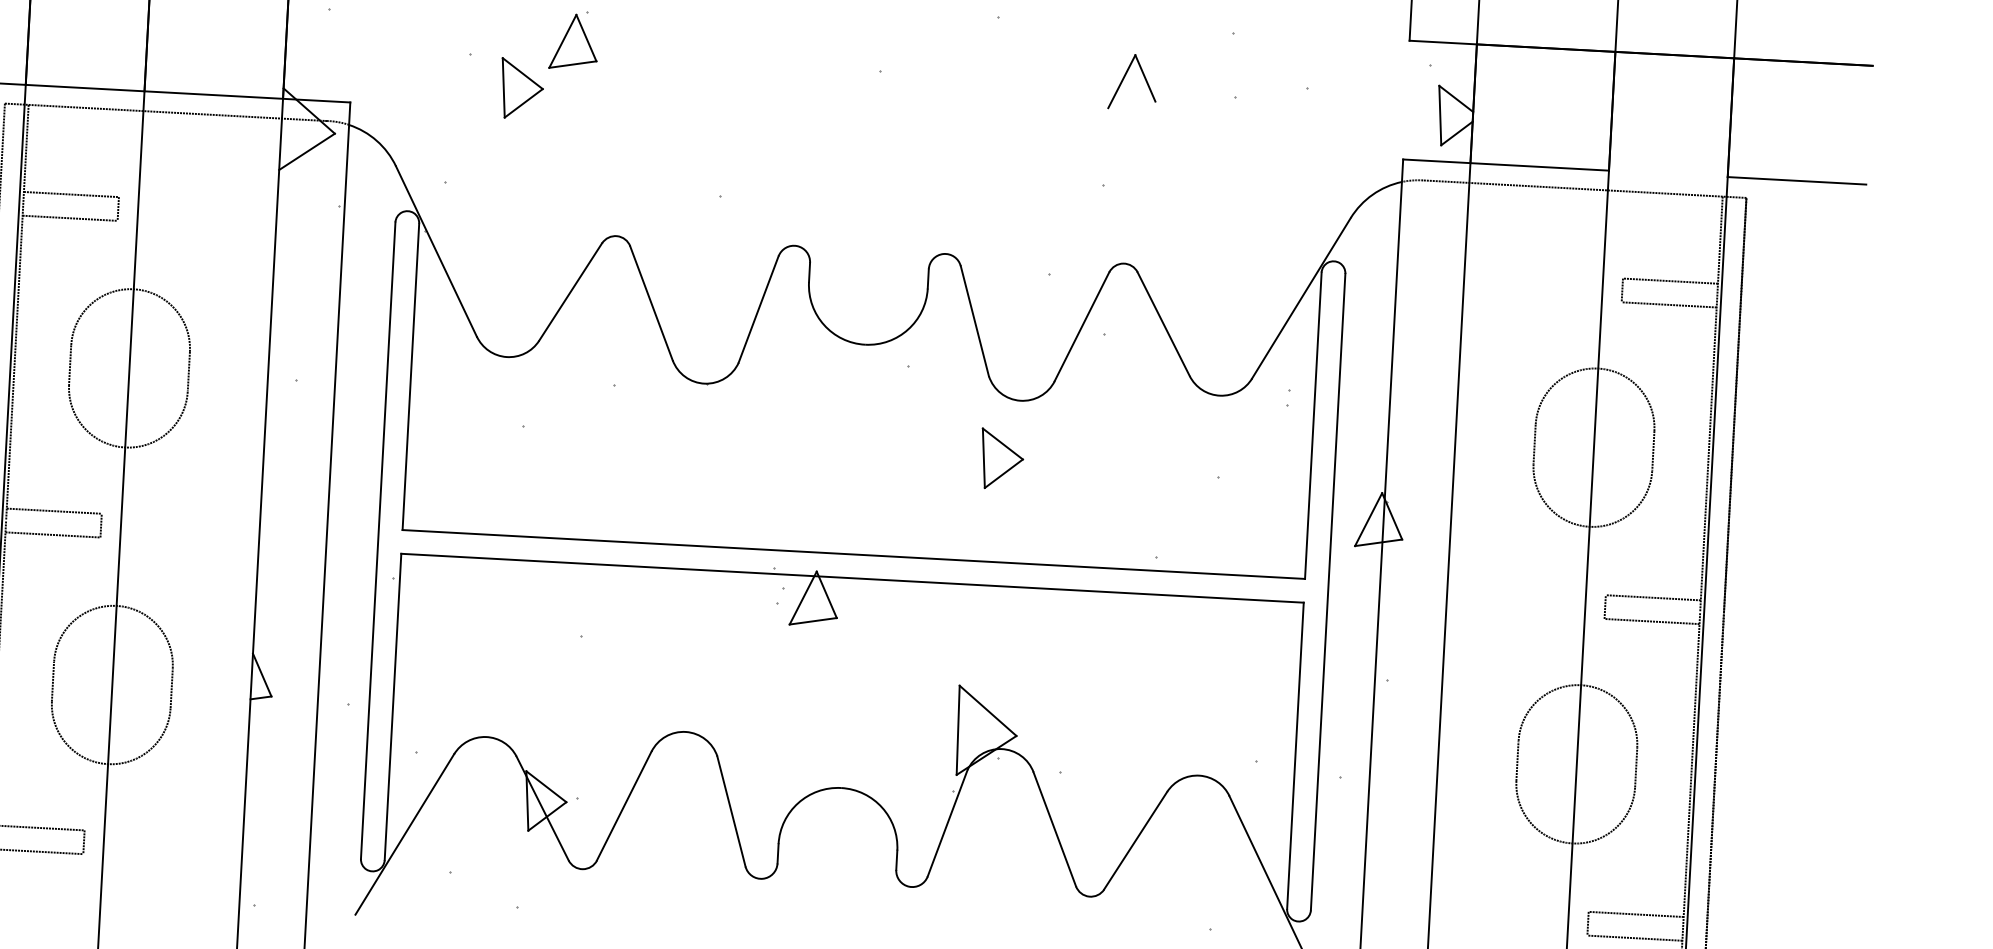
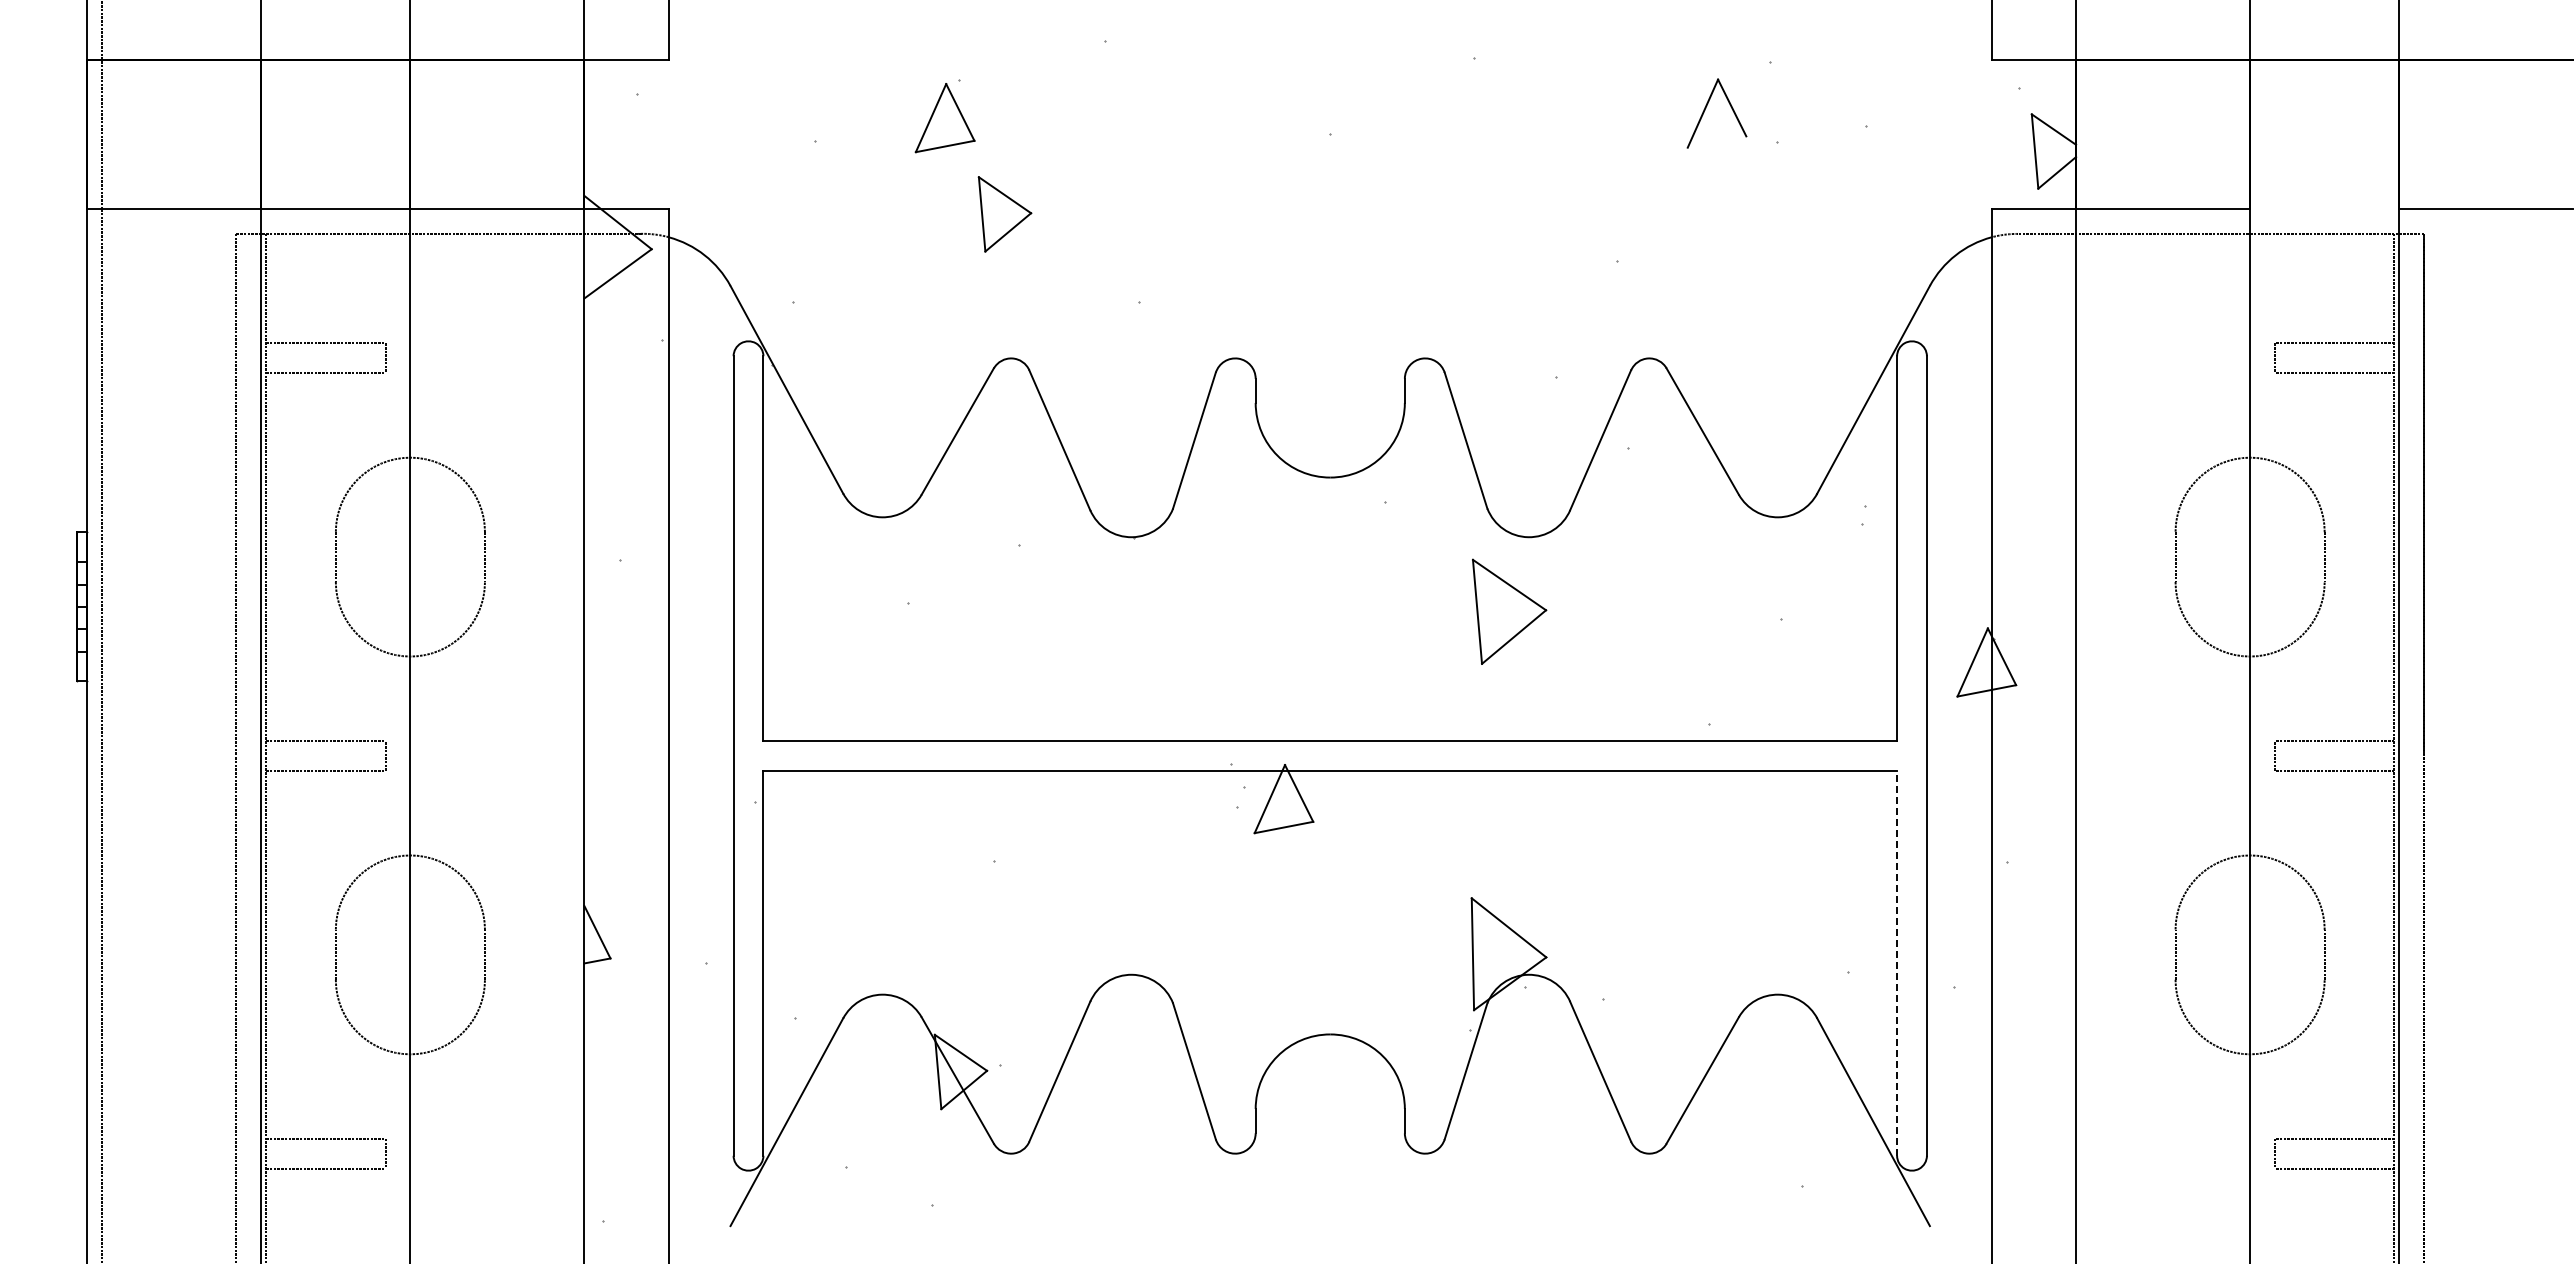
part: (1124, 77) -> (1706, 108), moved
part: (521, 88) -> (1004, 214), moved
part: (1002, 459) -> (1509, 611), size x1.4
line: (1295, 755) -> (1897, 962), solid -> dashed

